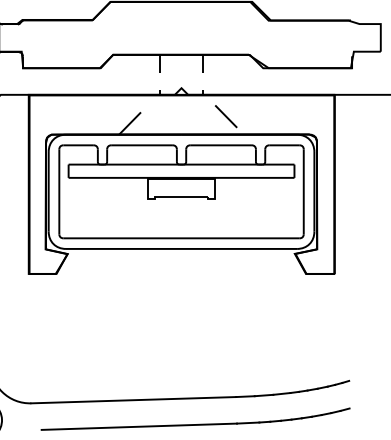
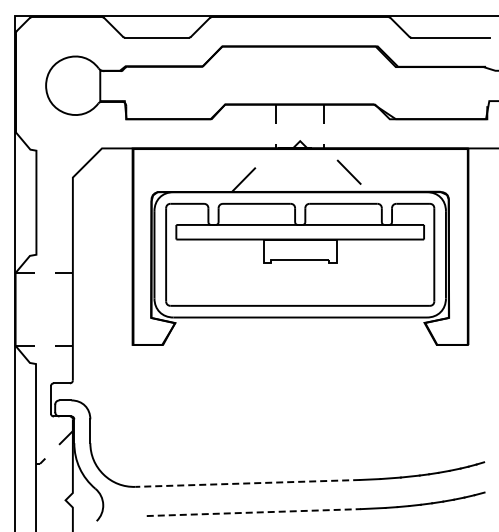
line: (133, 400) -> (247, 483), solid -> dashed
line: (139, 426) -> (254, 512), solid -> dashed

